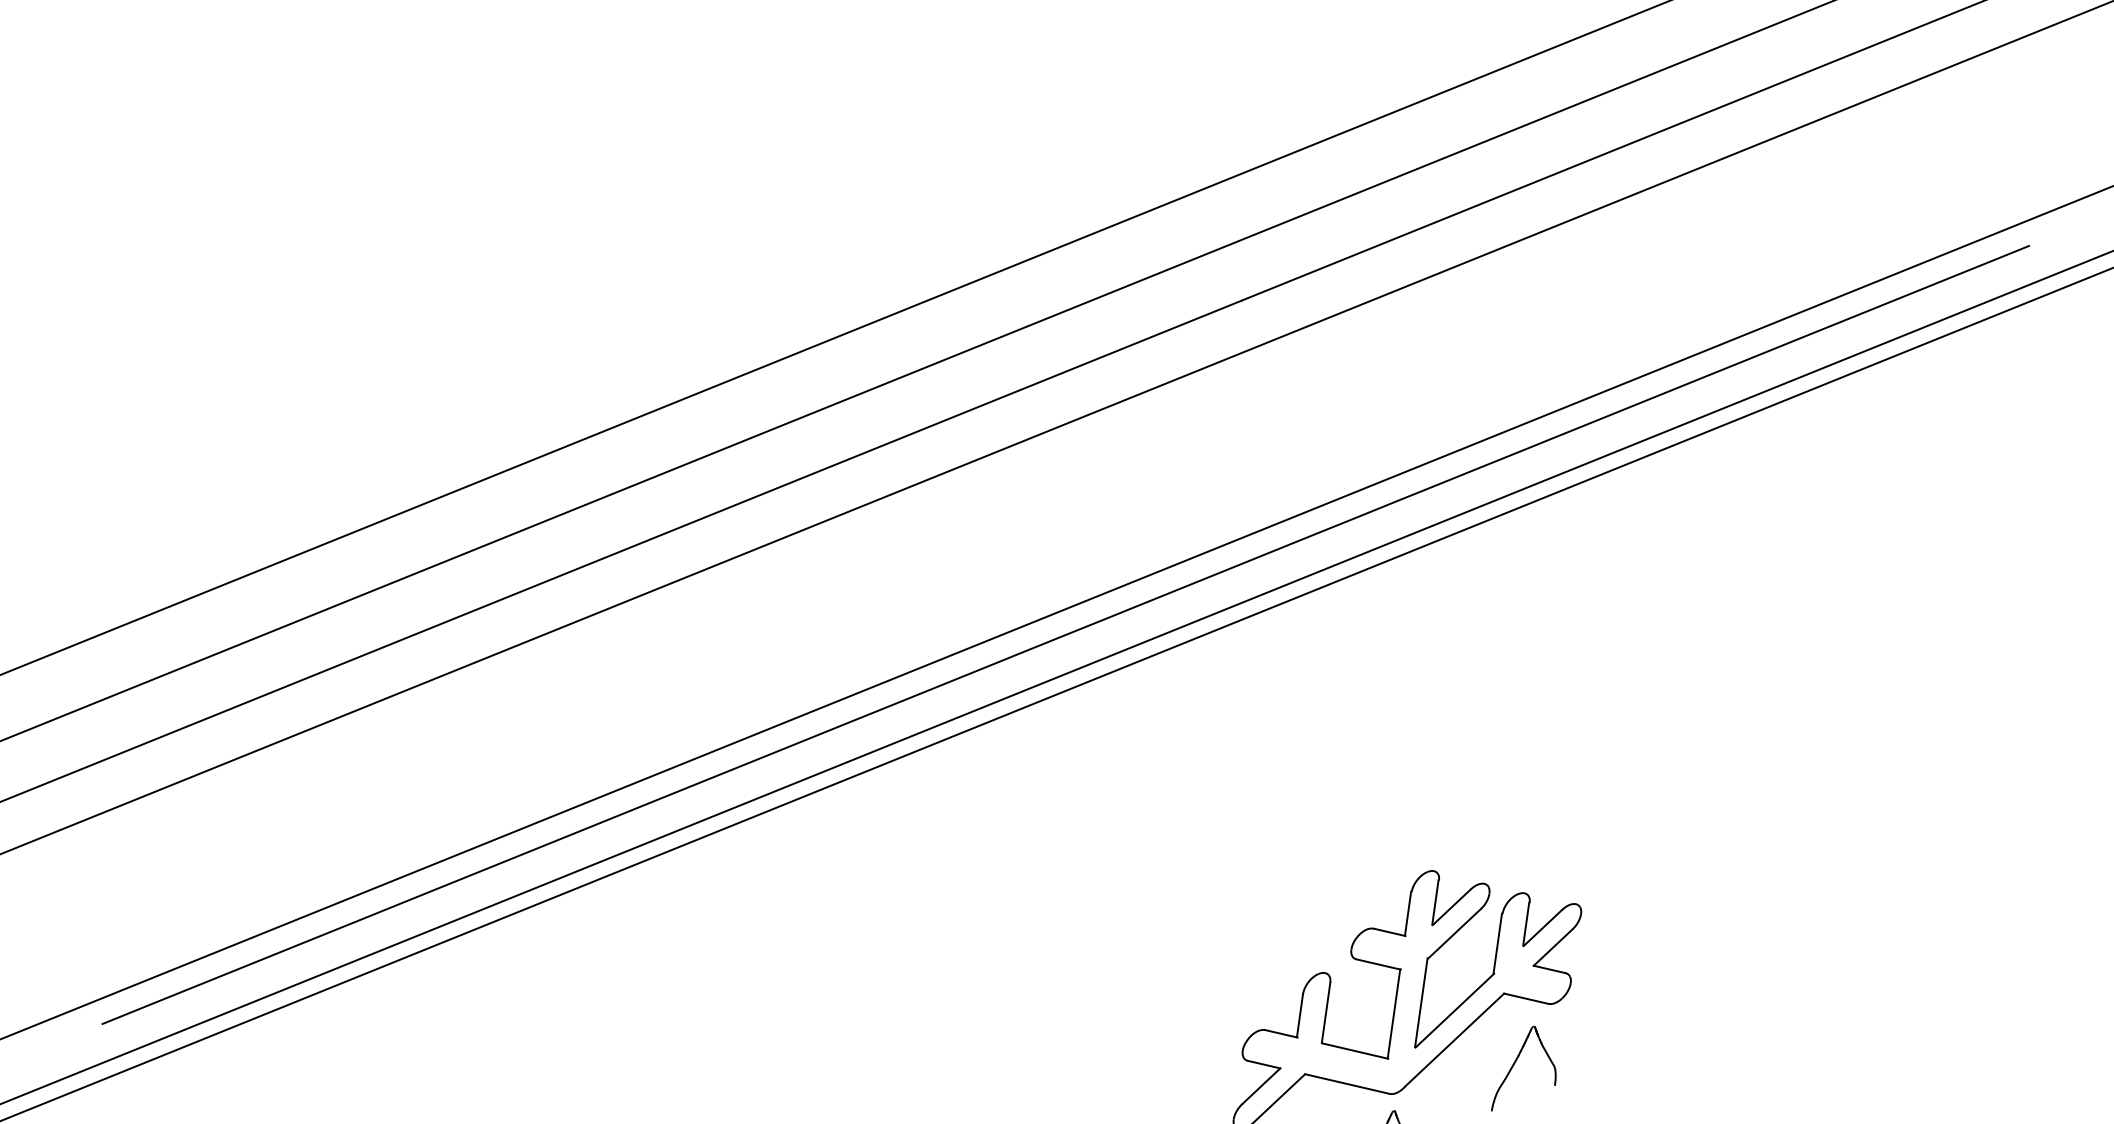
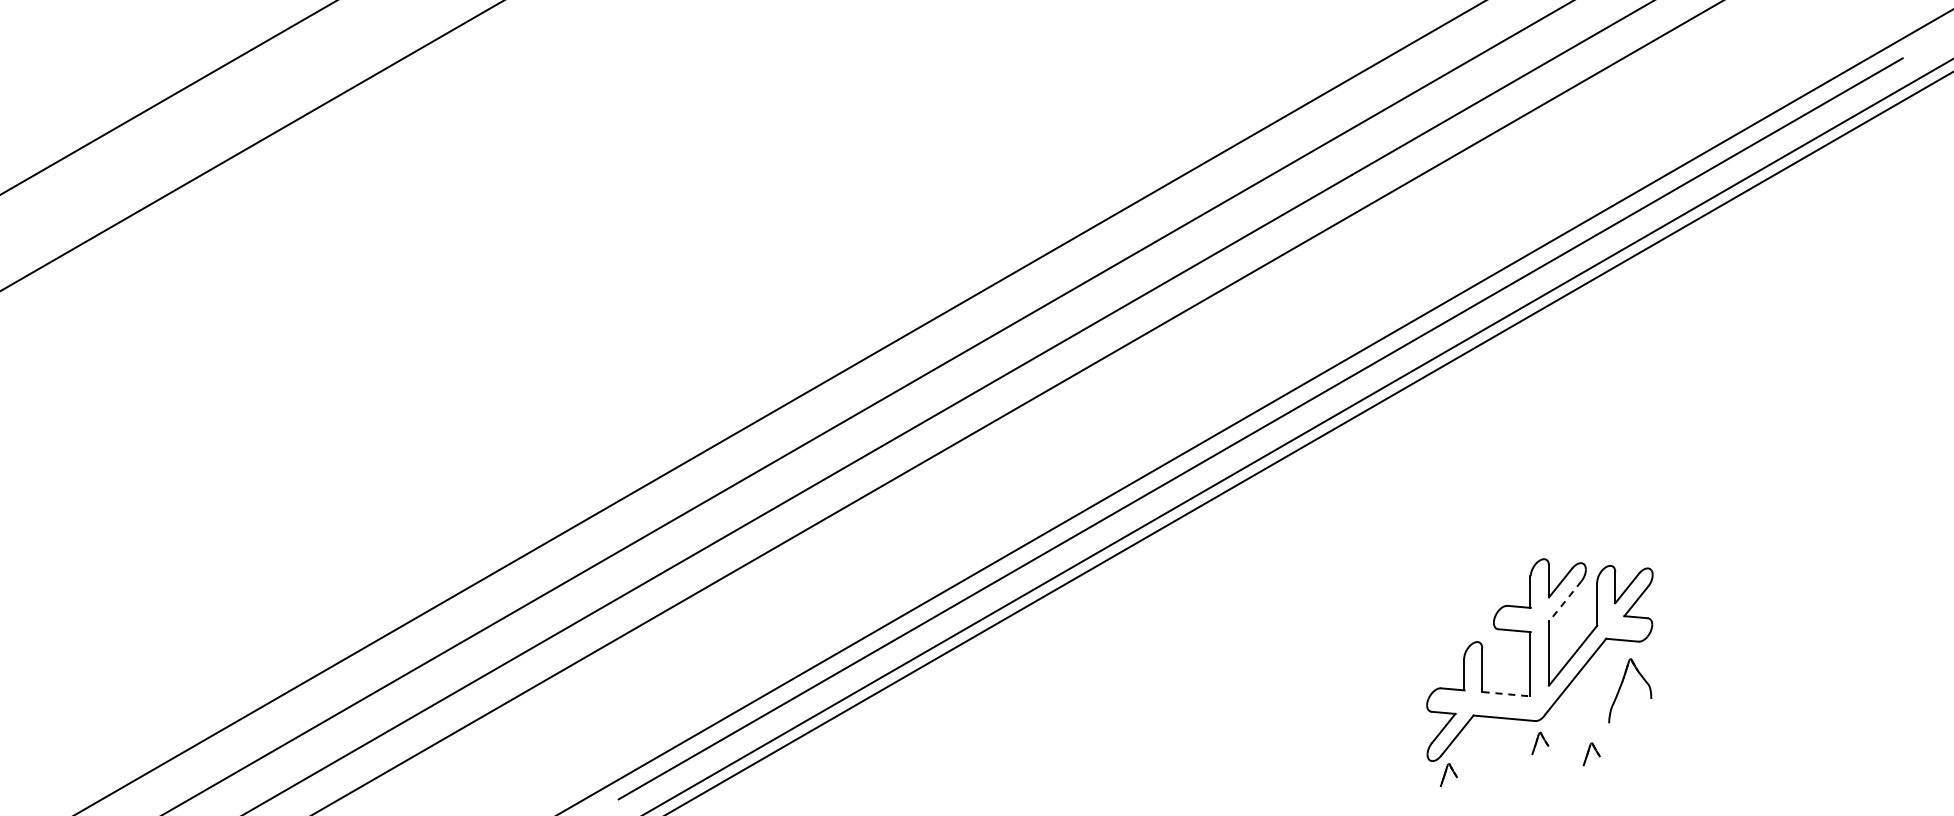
line: (1454, 933) -> (1565, 601), solid -> dashed
line: (1356, 1051) -> (1507, 694), solid -> dashed

